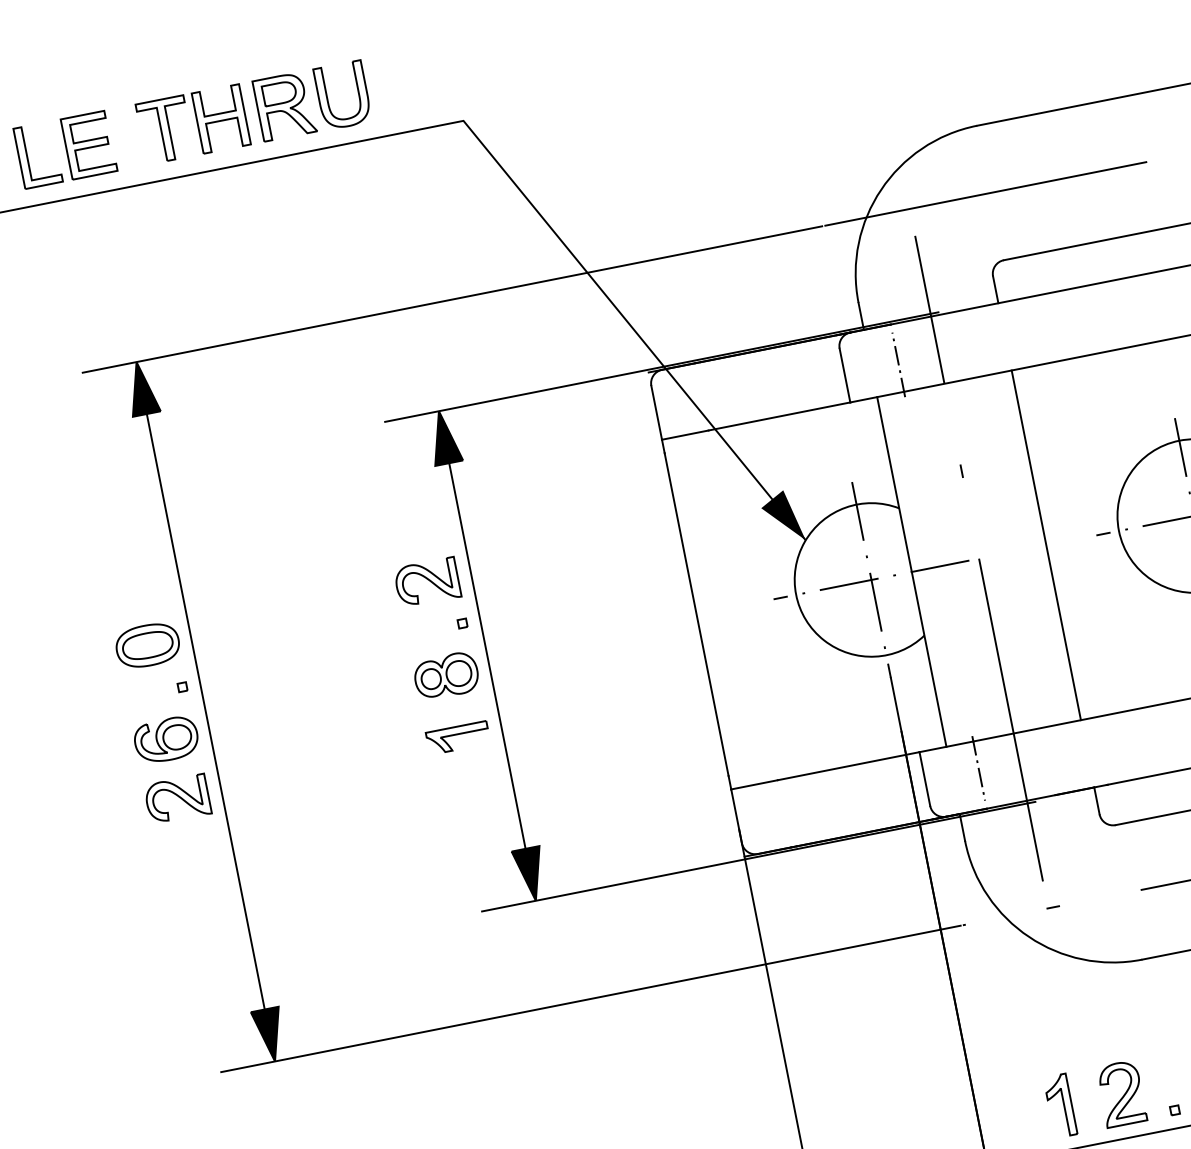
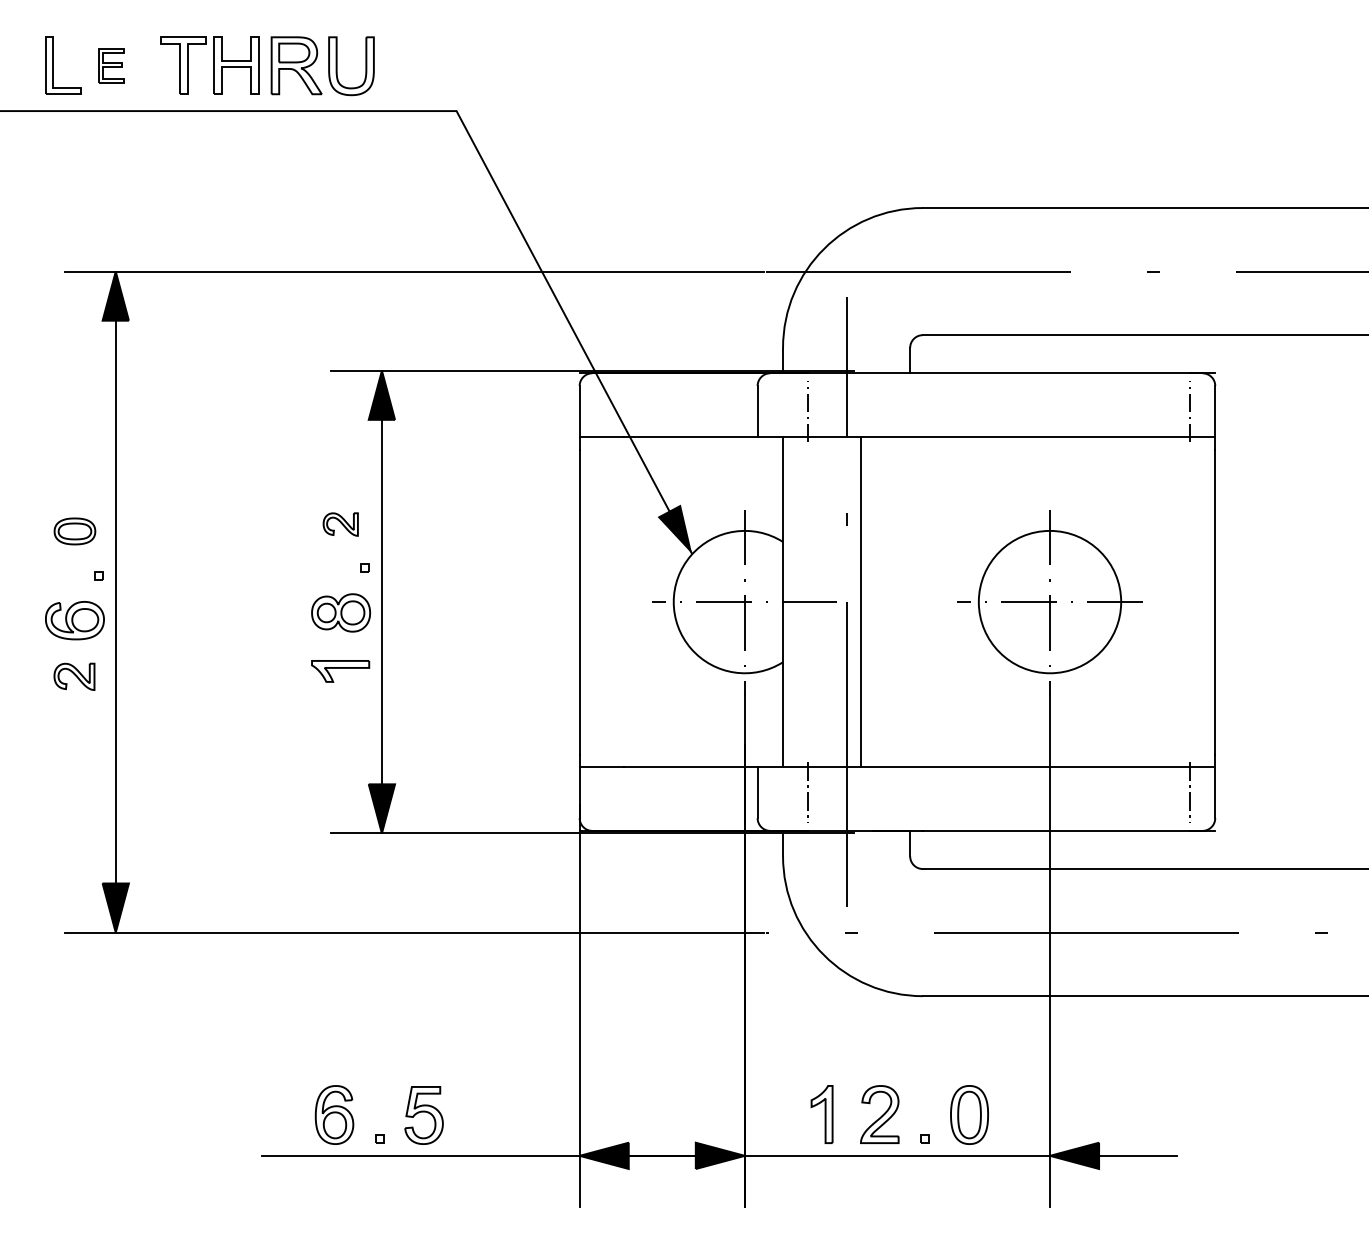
part: (88, 144) -> (111, 65), size x0.6
line: (1046, 544) -> (861, 601), moved
part: (427, 582) -> (340, 524), size x0.6
part: (147, 645) -> (74, 531), size x0.7
part: (177, 799) -> (74, 676), size x0.7

